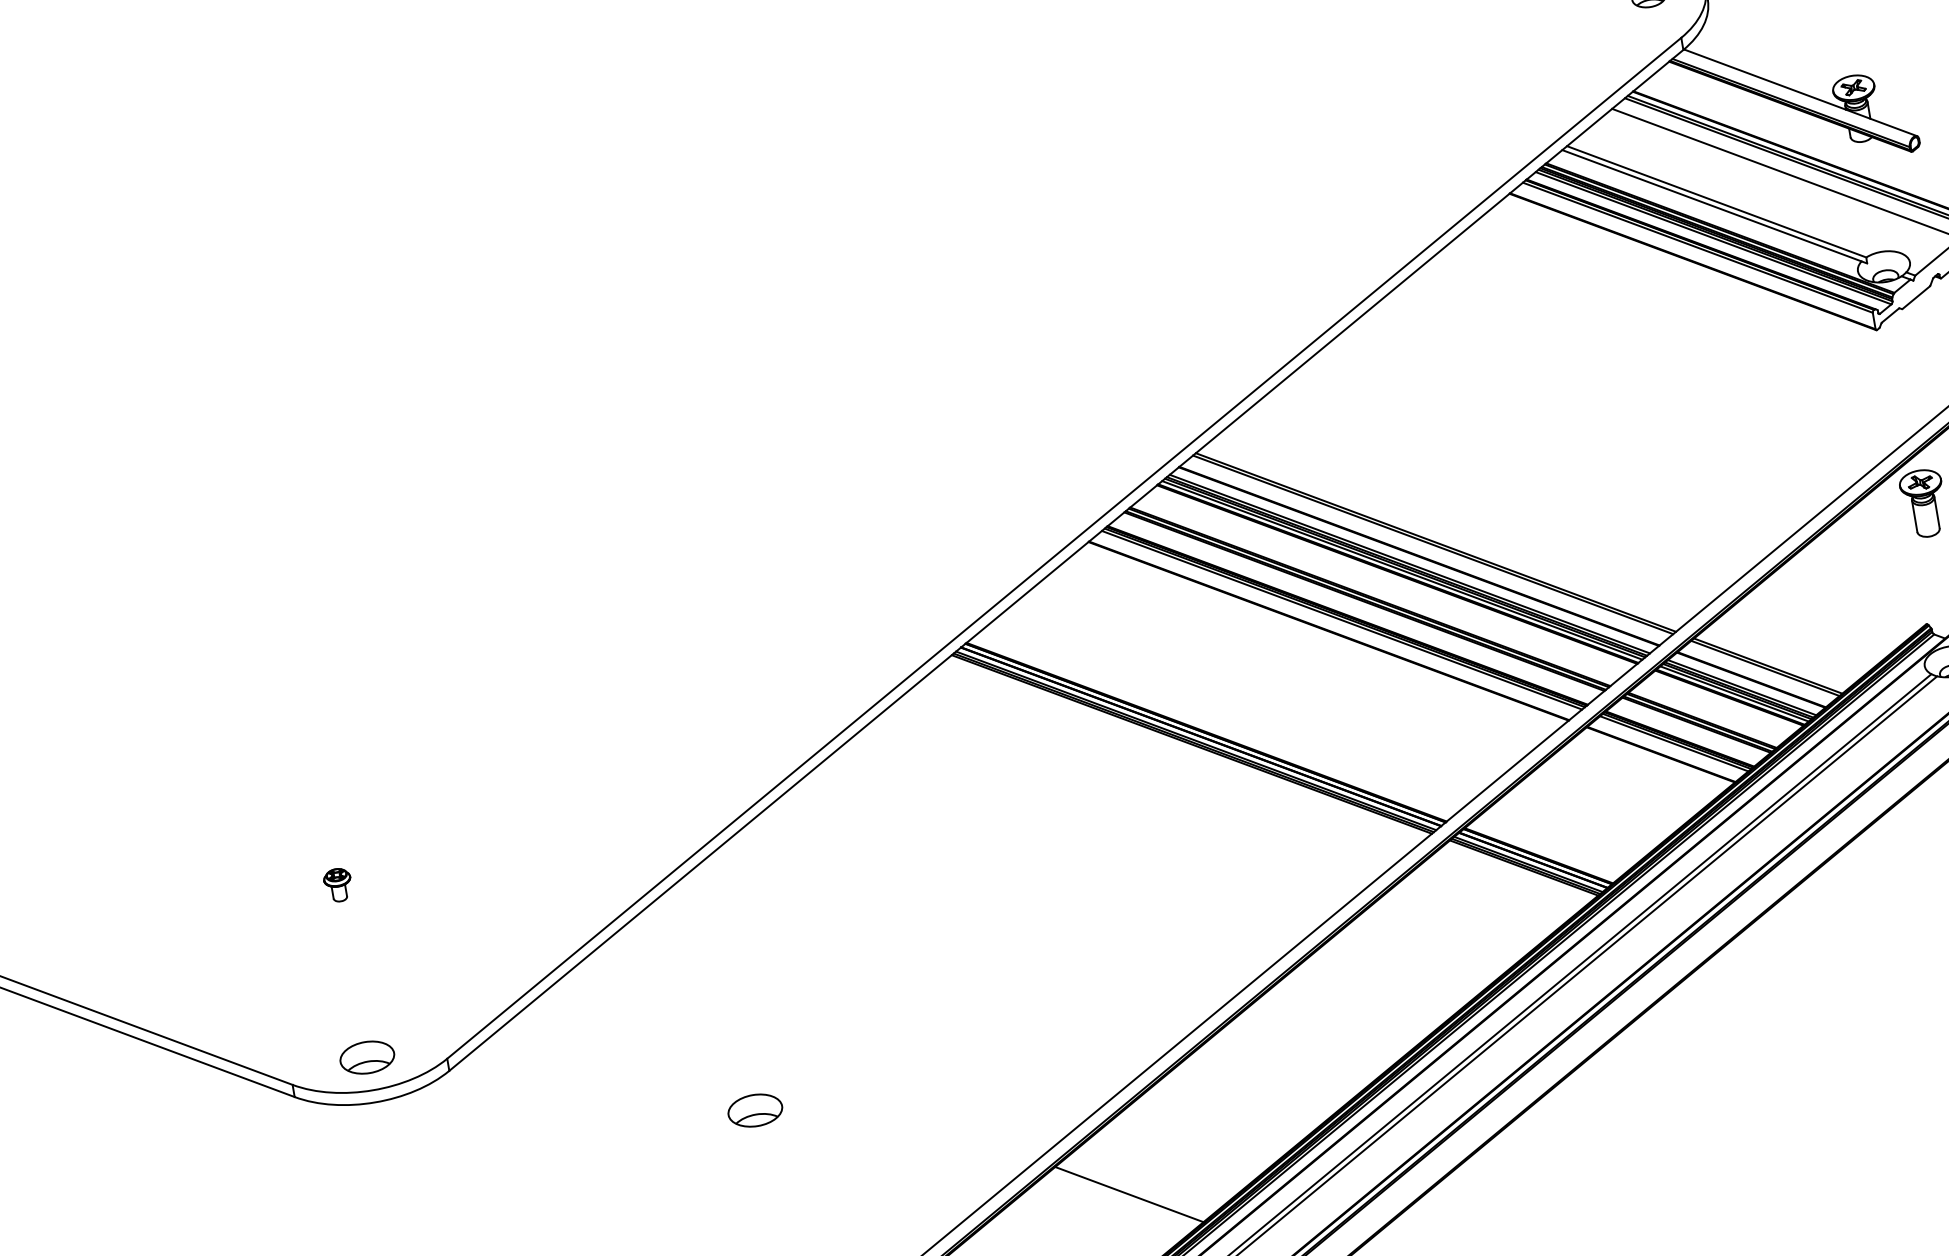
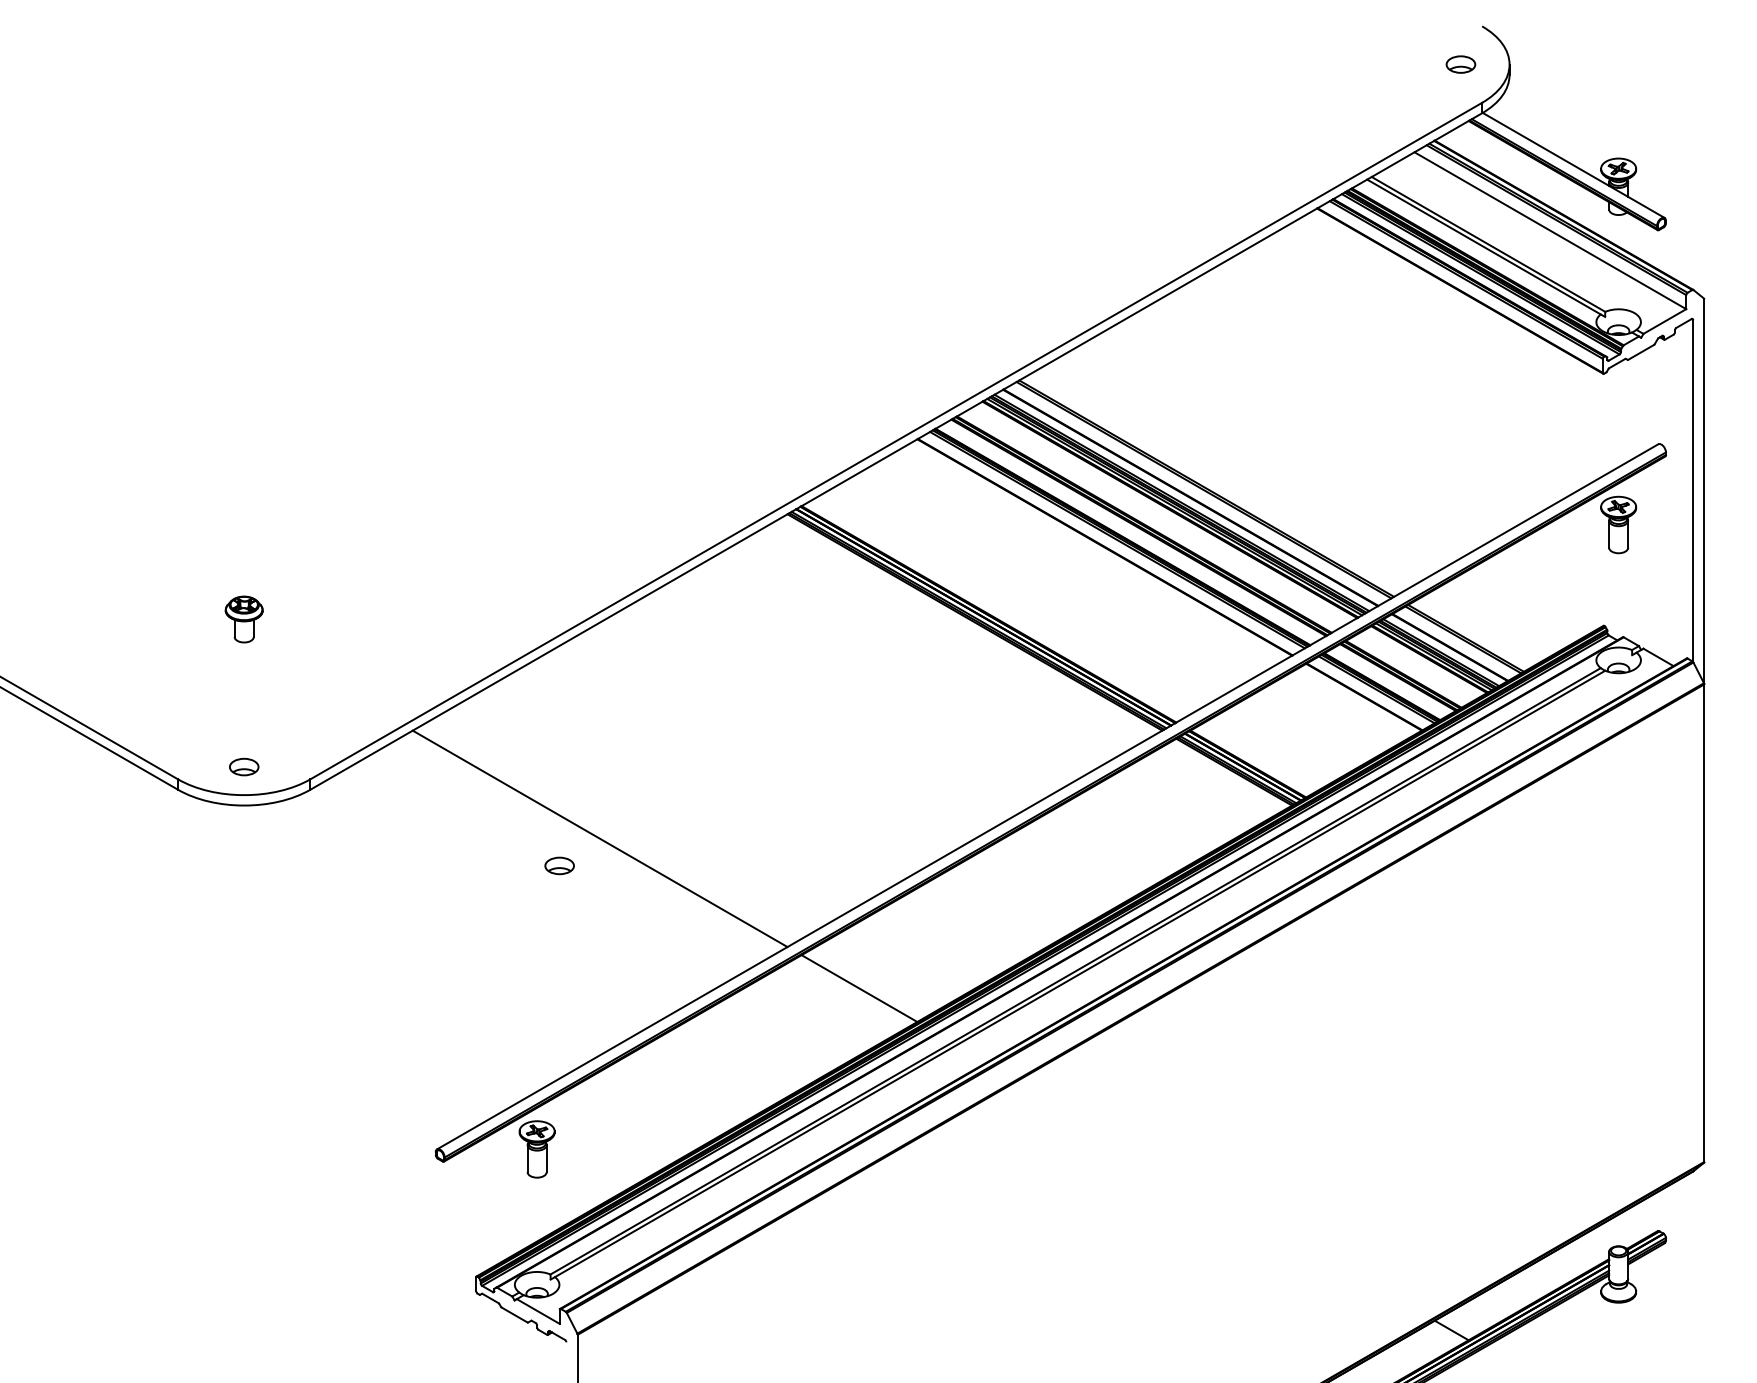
part: (337, 885) -> (243, 619), size x1.67
part: (367, 1056) -> (244, 766), size x0.62
line: (796, 1070) -> (599, 838), added
part: (754, 1110) -> (559, 865), size x0.62

